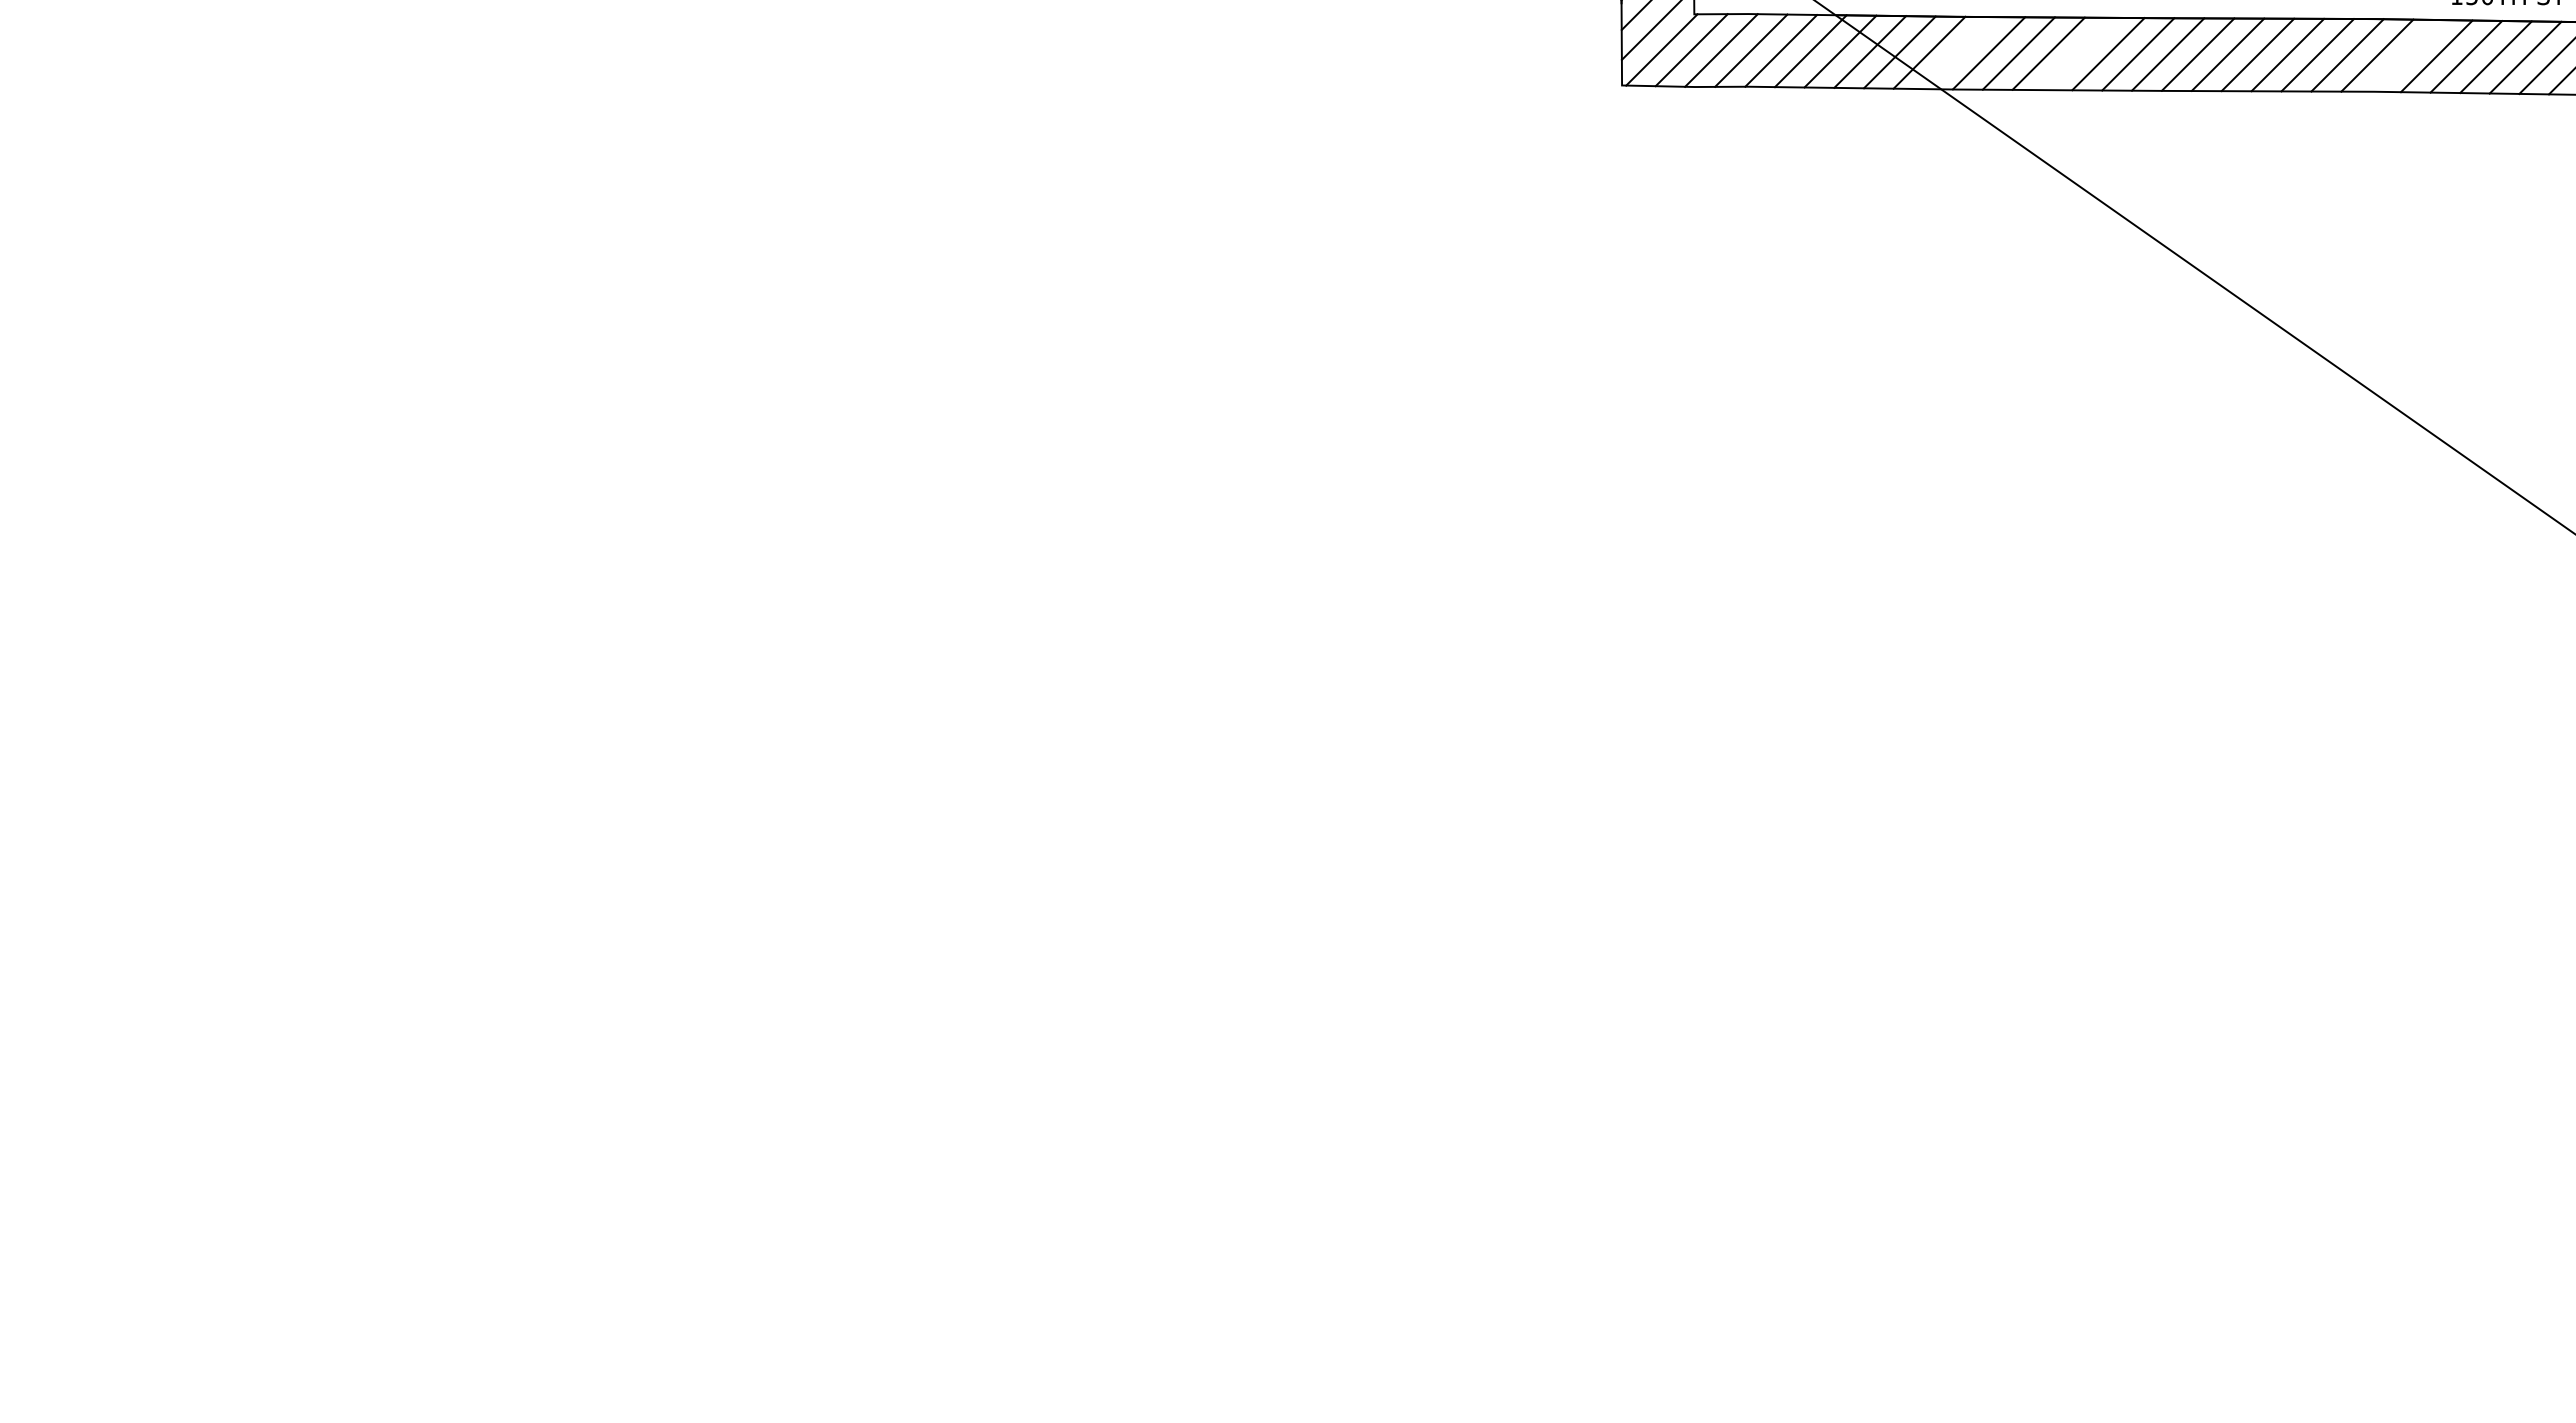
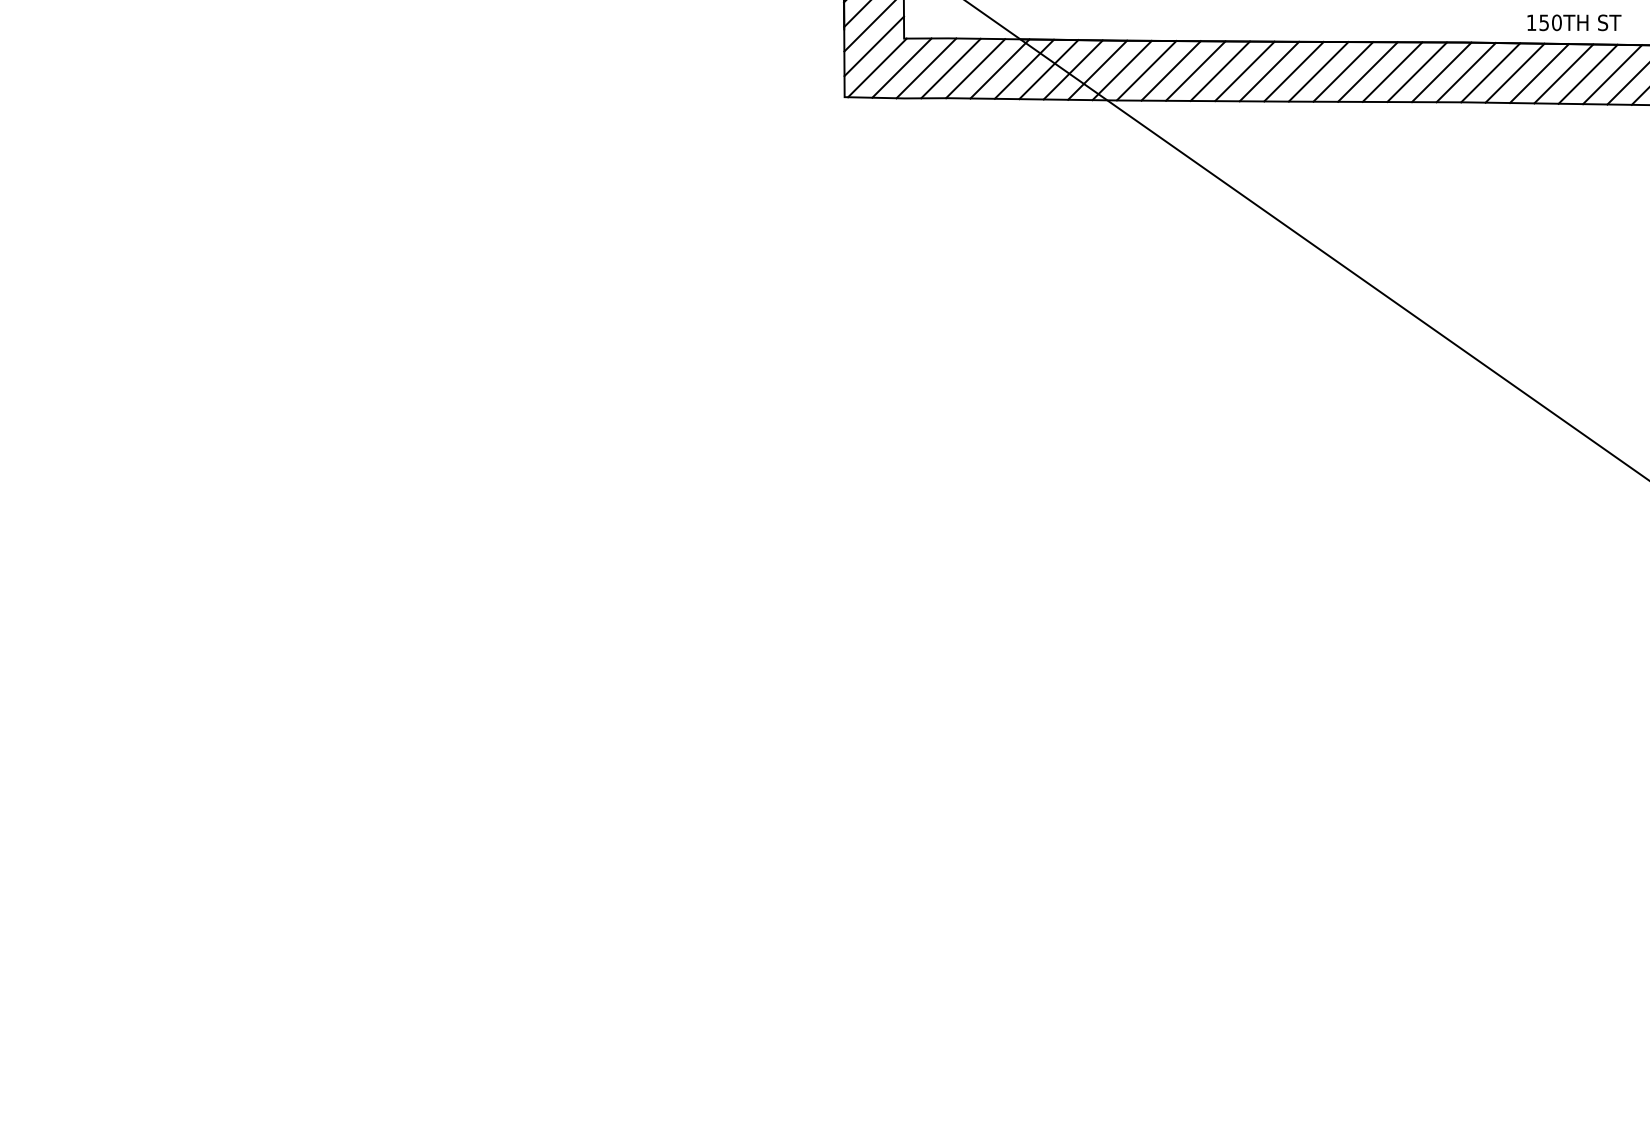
line: (1959, 53) -> (1122, 70), added
line: (2078, 53) -> (1220, 70), added
line: (2407, 55) -> (1490, 72), added

